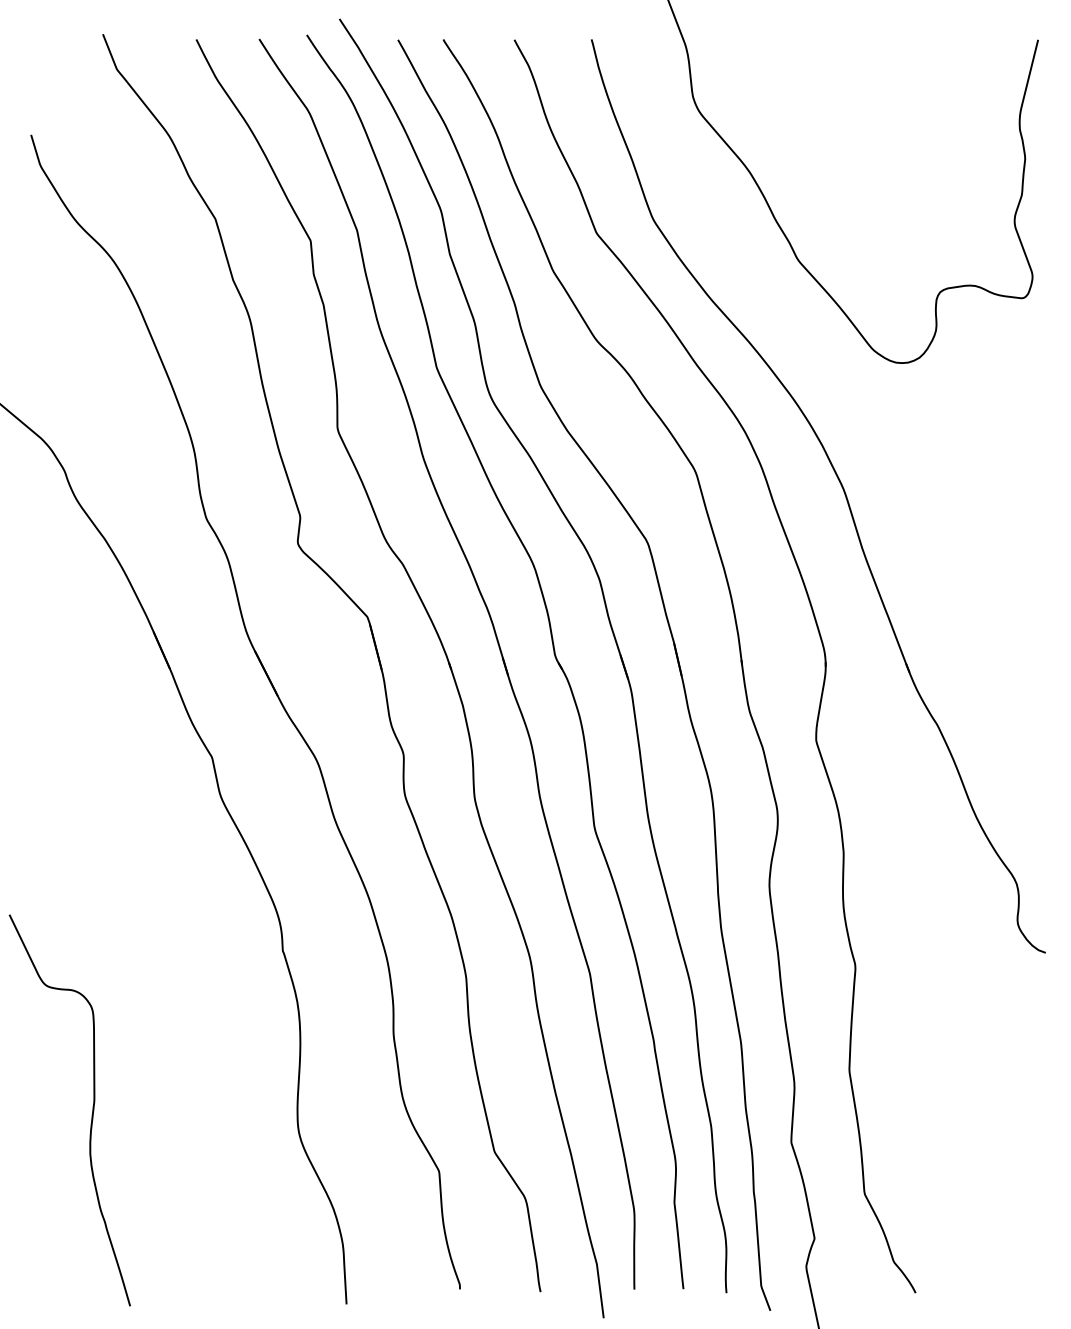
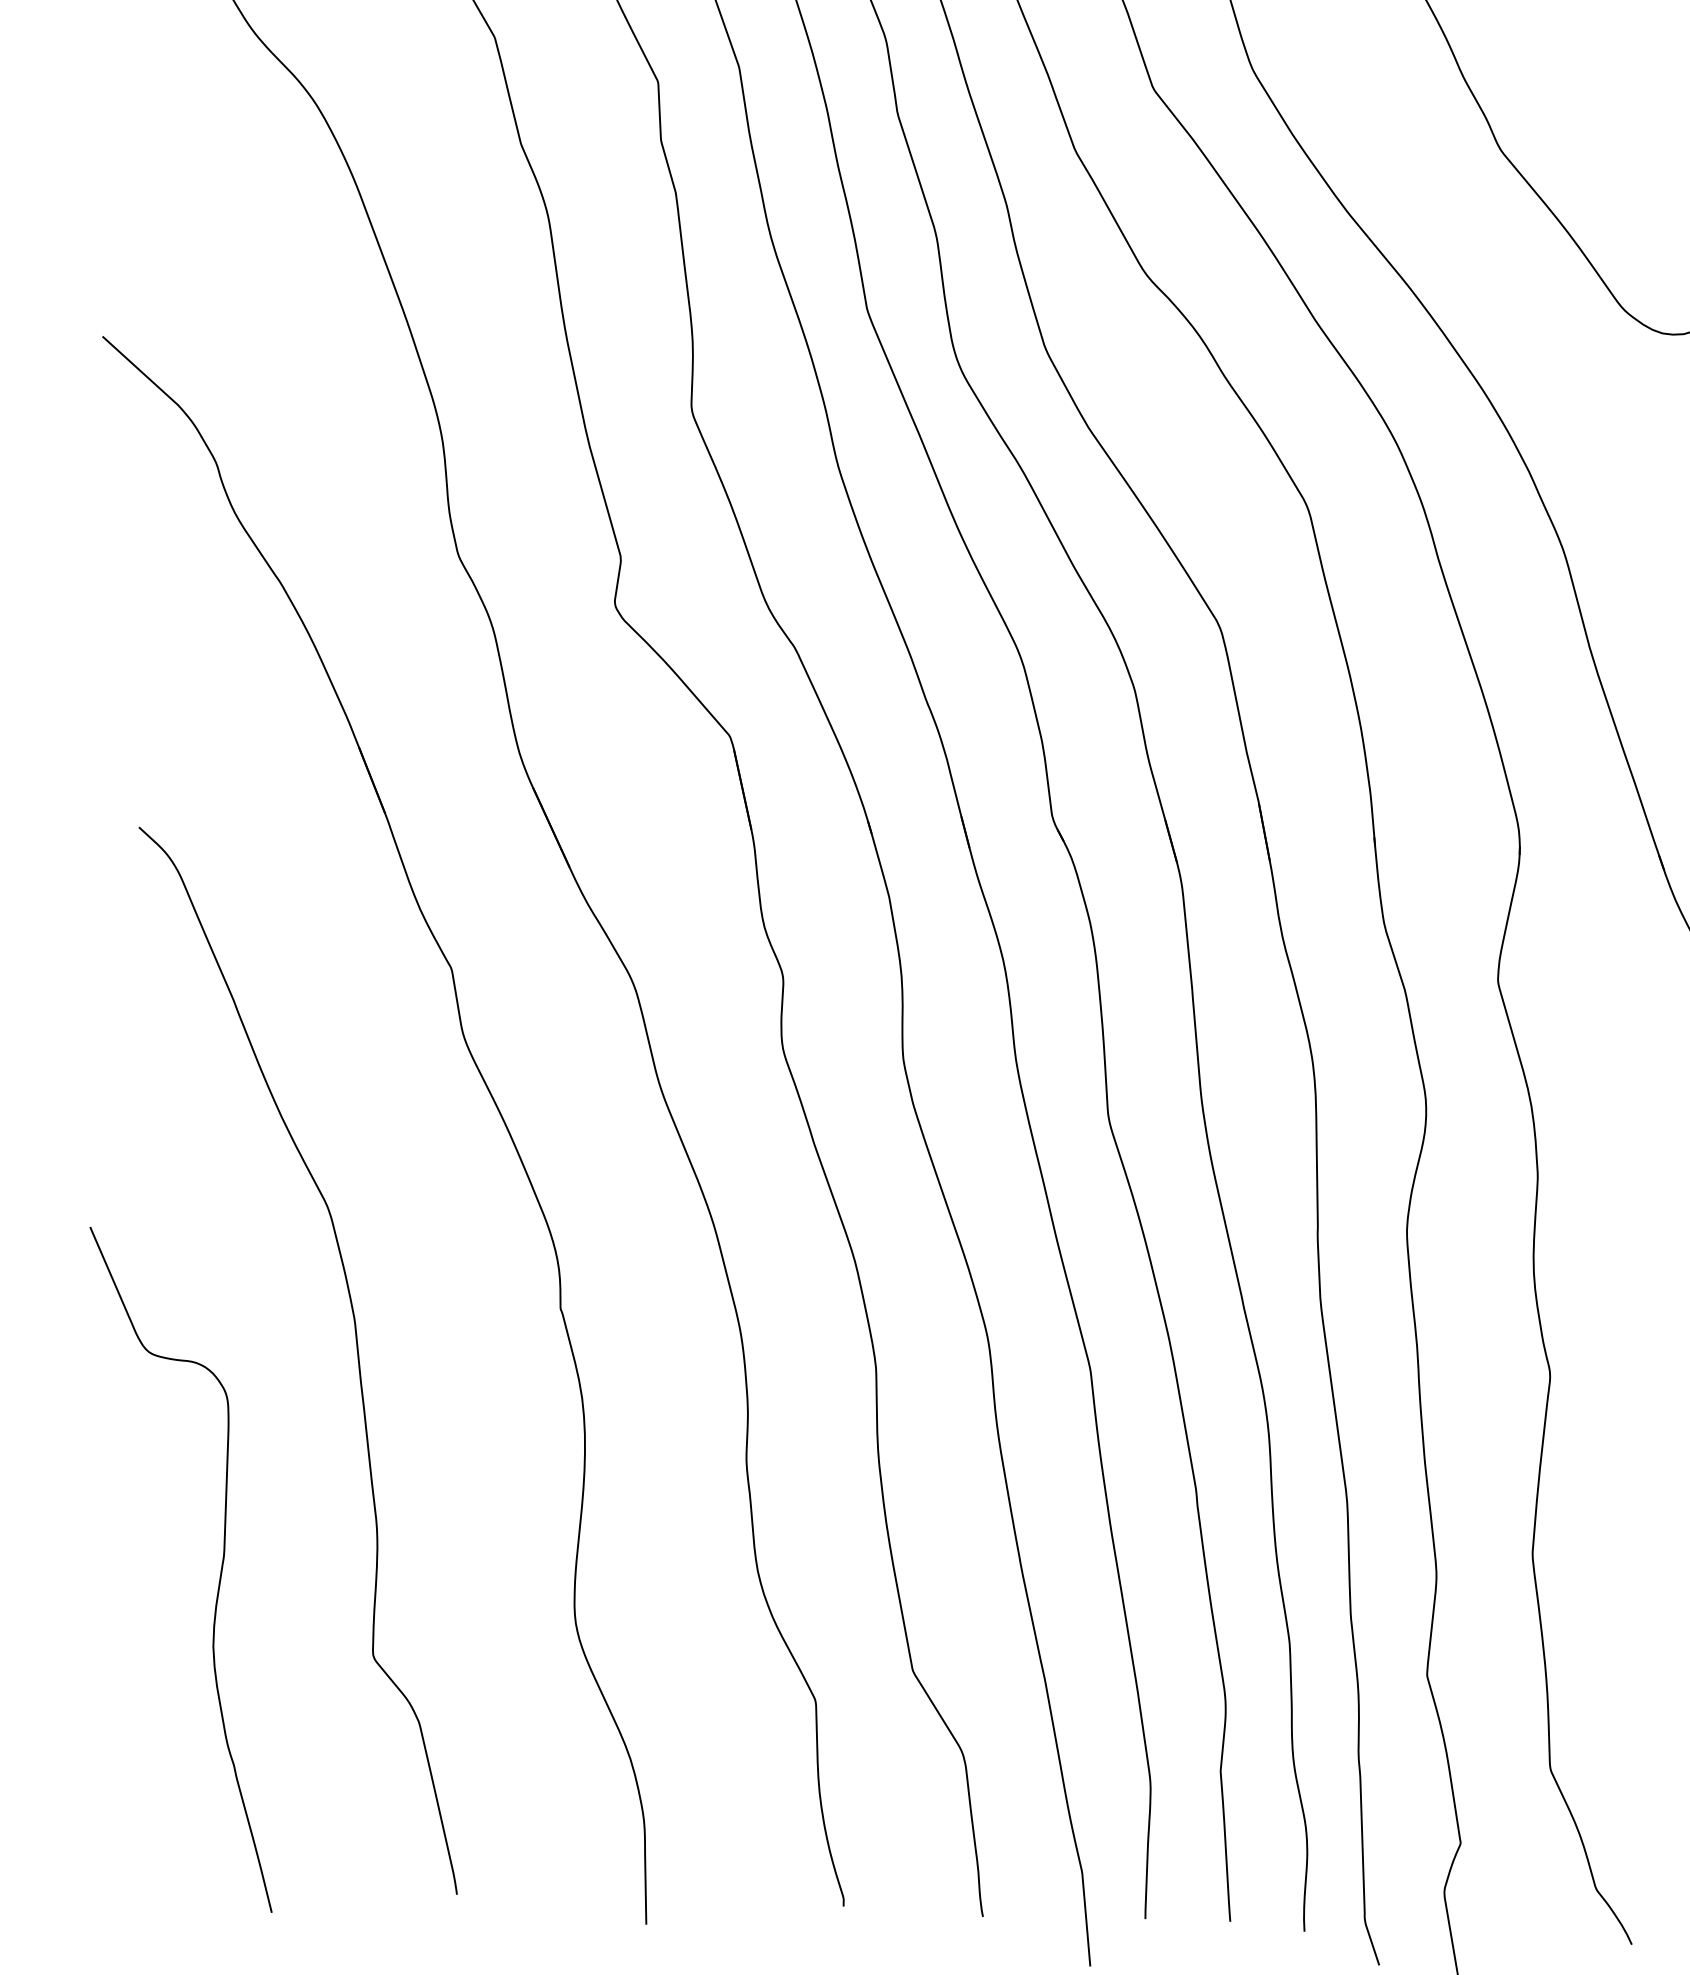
curve: (165, 979) -> (355, 1349), added

